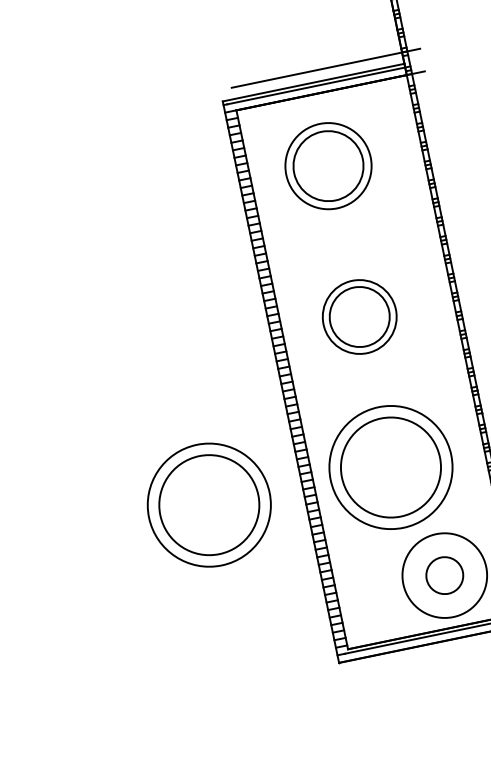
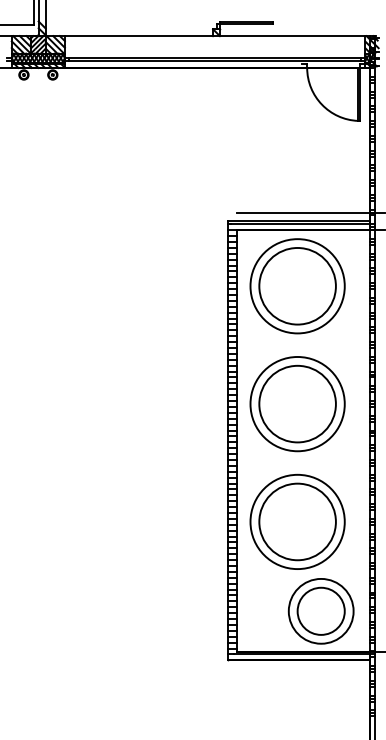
part: (328, 166) -> (297, 286), size x1.43
part: (359, 317) -> (297, 404), size x1.67
part: (209, 504) -> (155, 521), removed
circle: (443, 574) -> (320, 610), size x1.67

